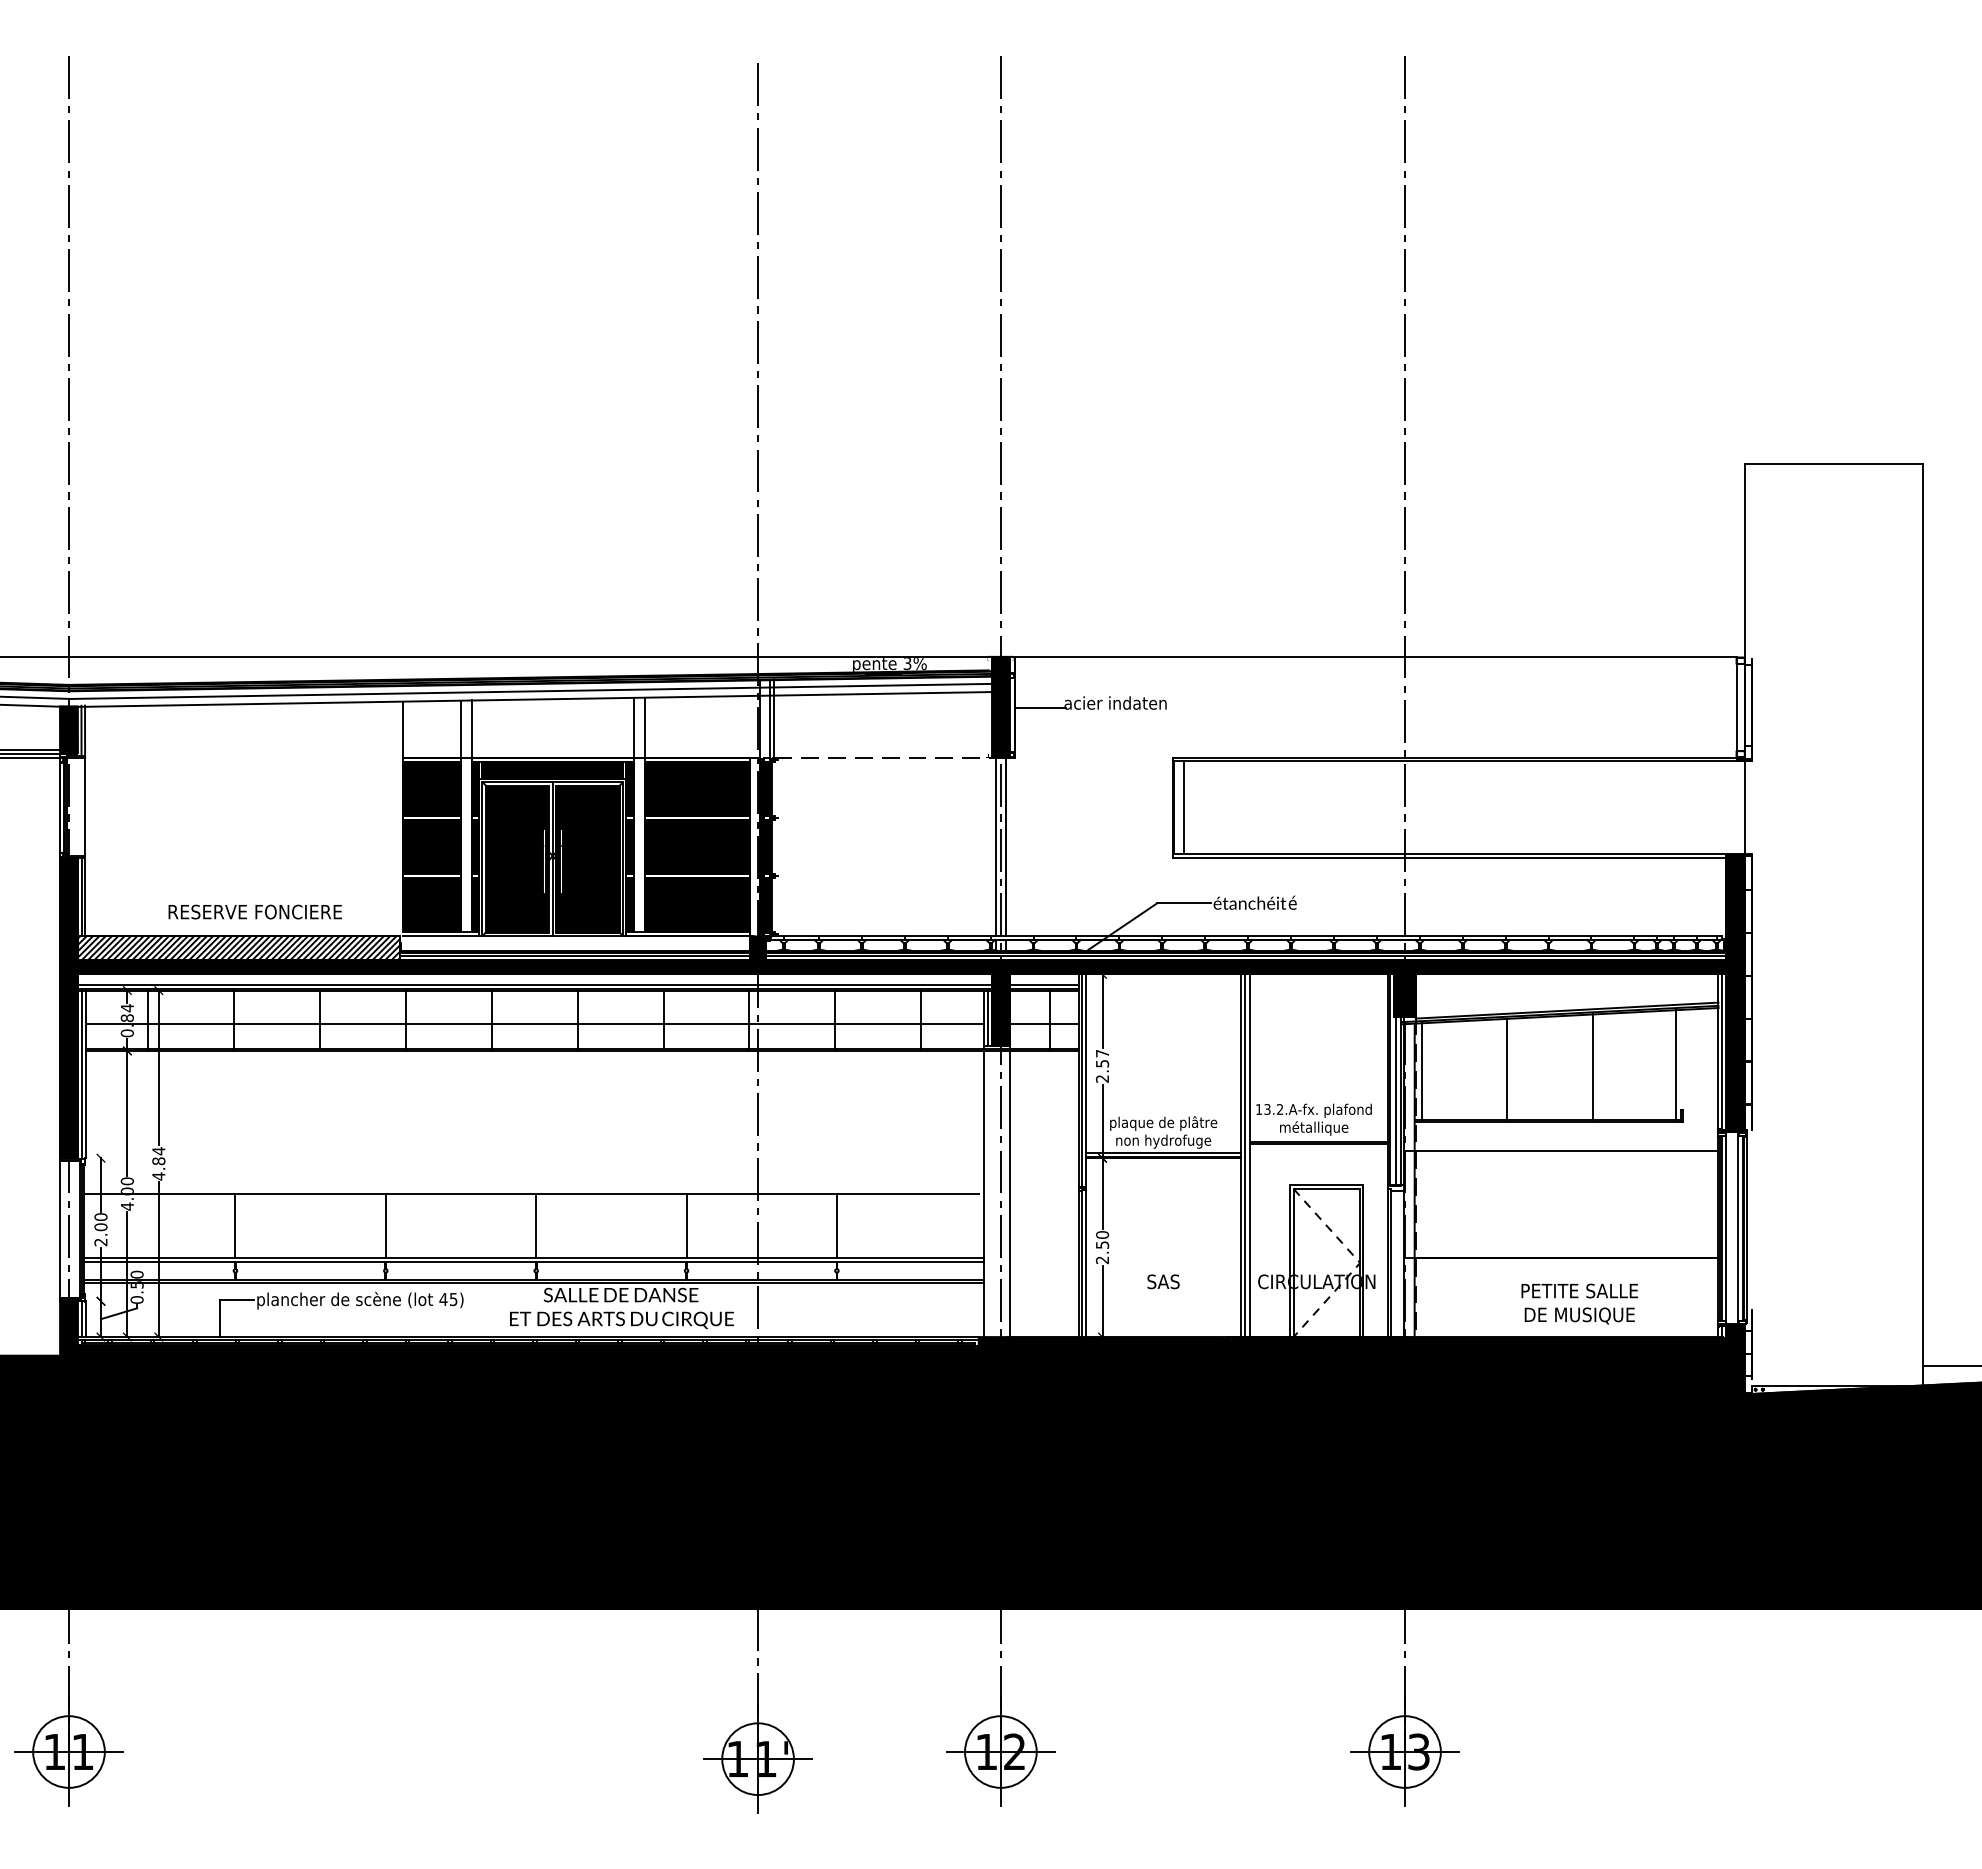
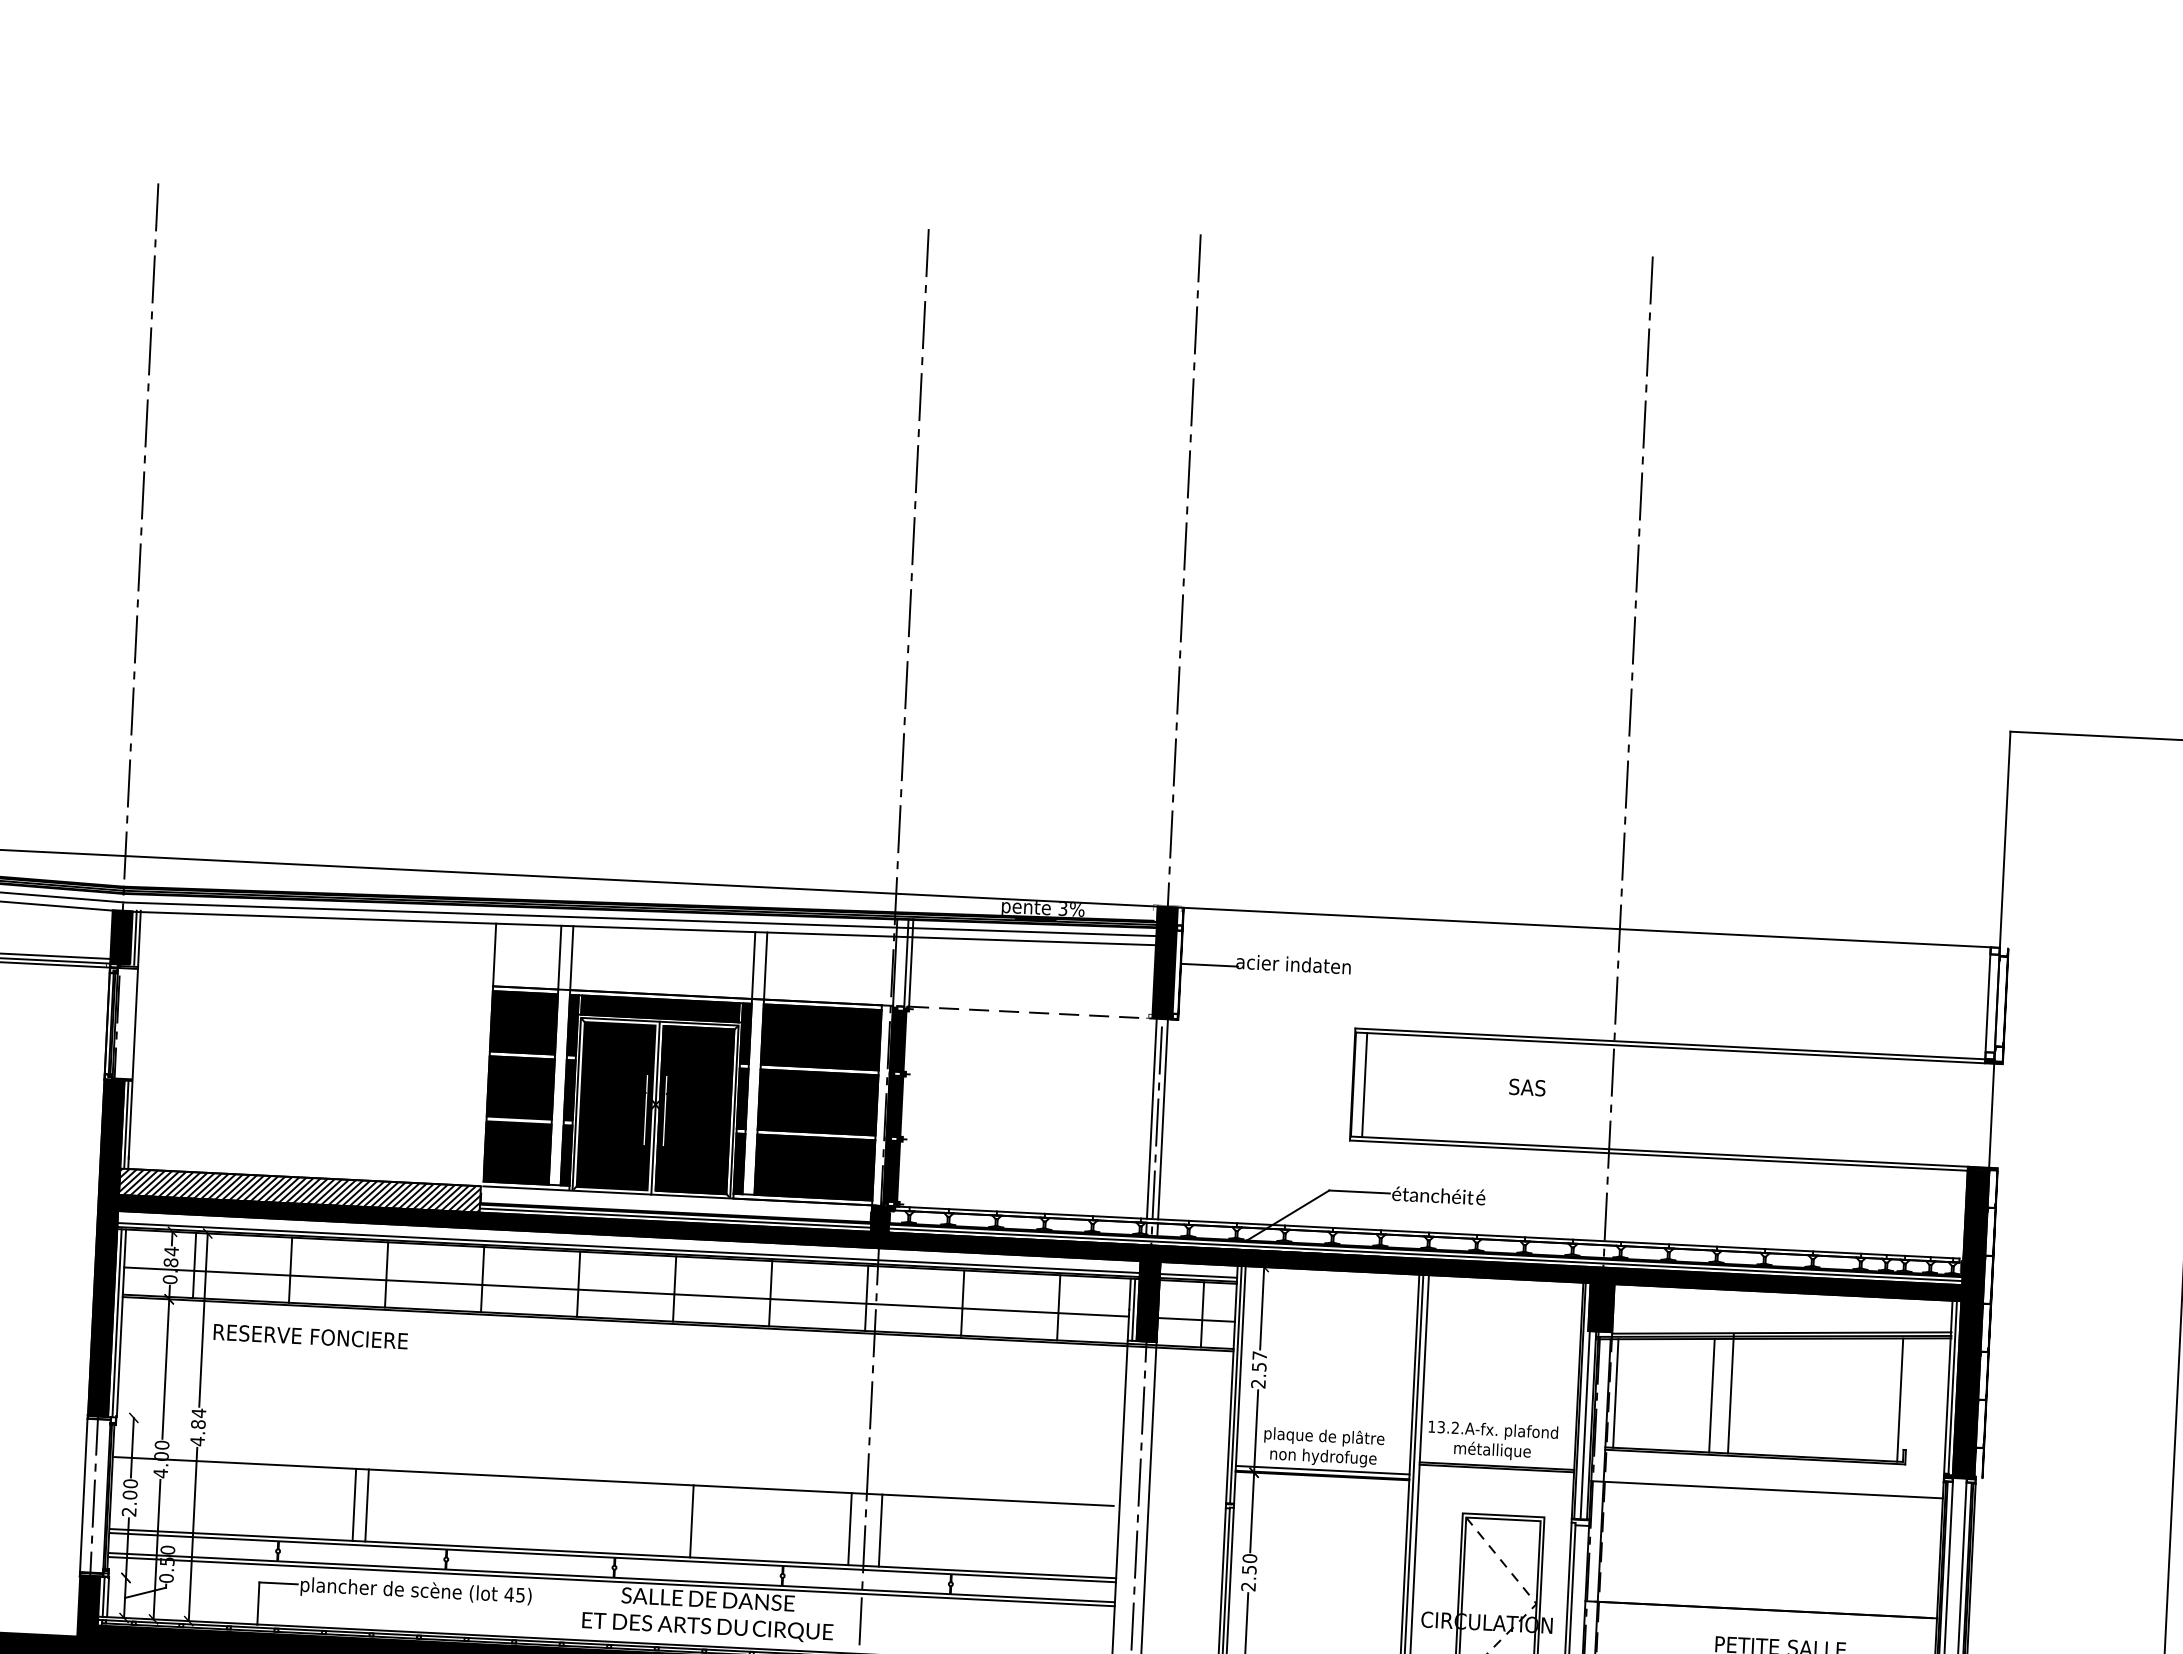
text: (254, 911) -> (309, 1336), moved
line: (1593, 1067) -> (1731, 1394), moved
line: (235, 1226) -> (354, 1505), moved
line: (385, 1226) -> (366, 1505), moved
line: (536, 1226) -> (692, 1521), moved
line: (686, 1226) -> (849, 1529), moved
line: (836, 1226) -> (880, 1530), moved
text: (1163, 1281) -> (1527, 1087), moved

